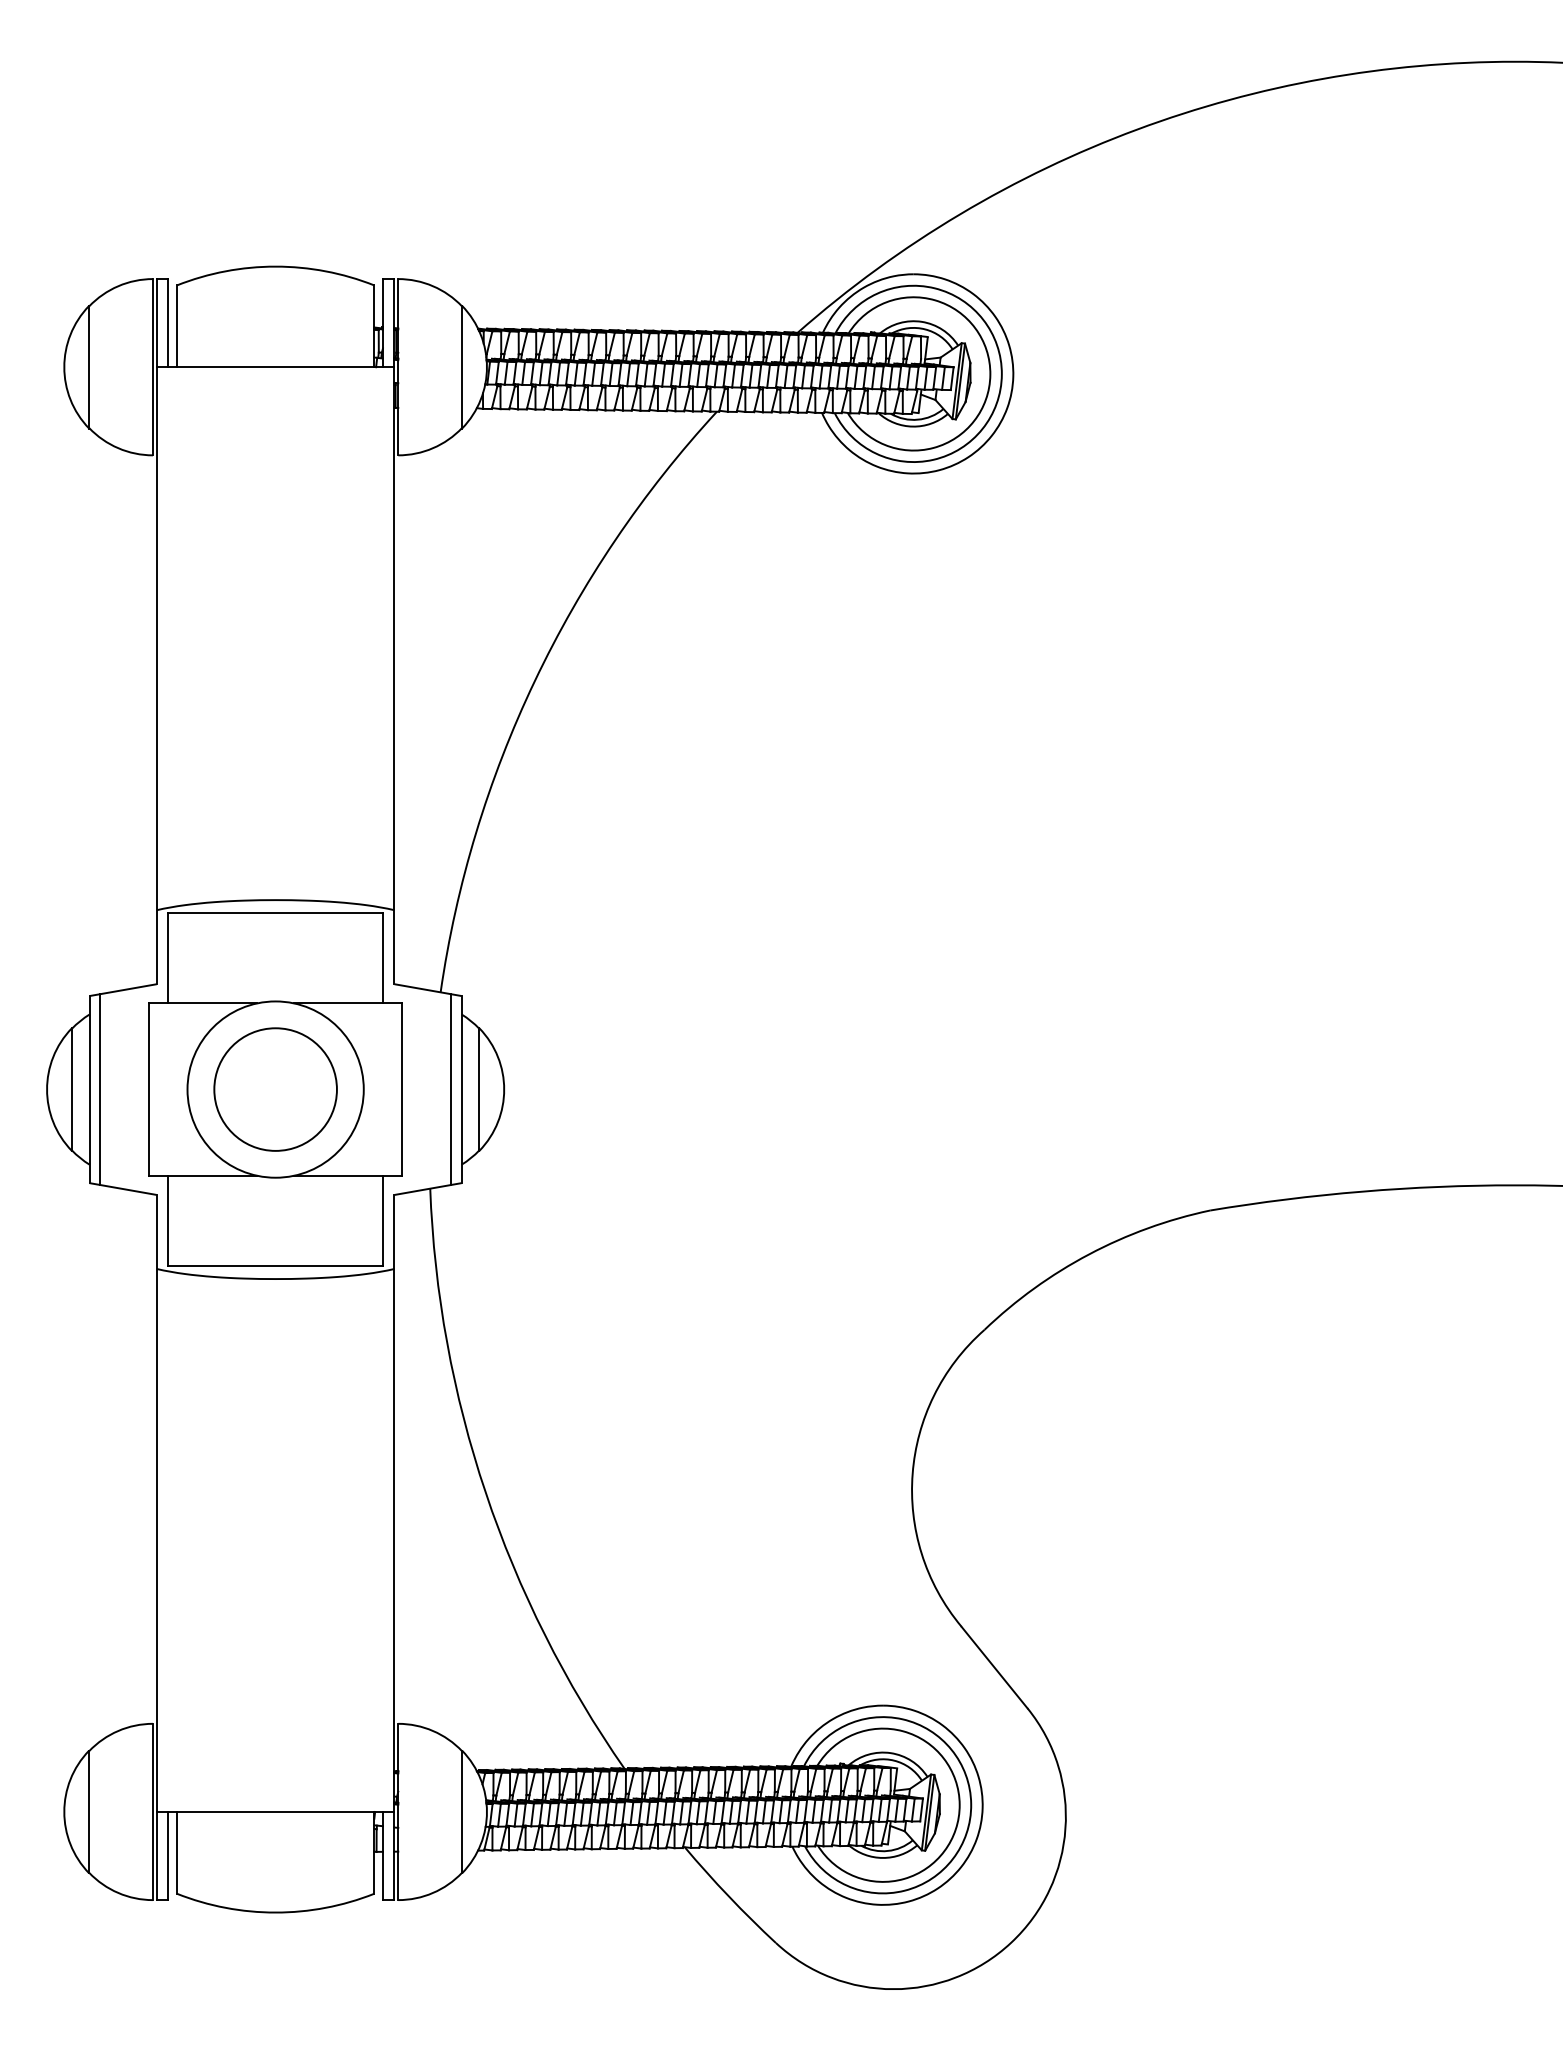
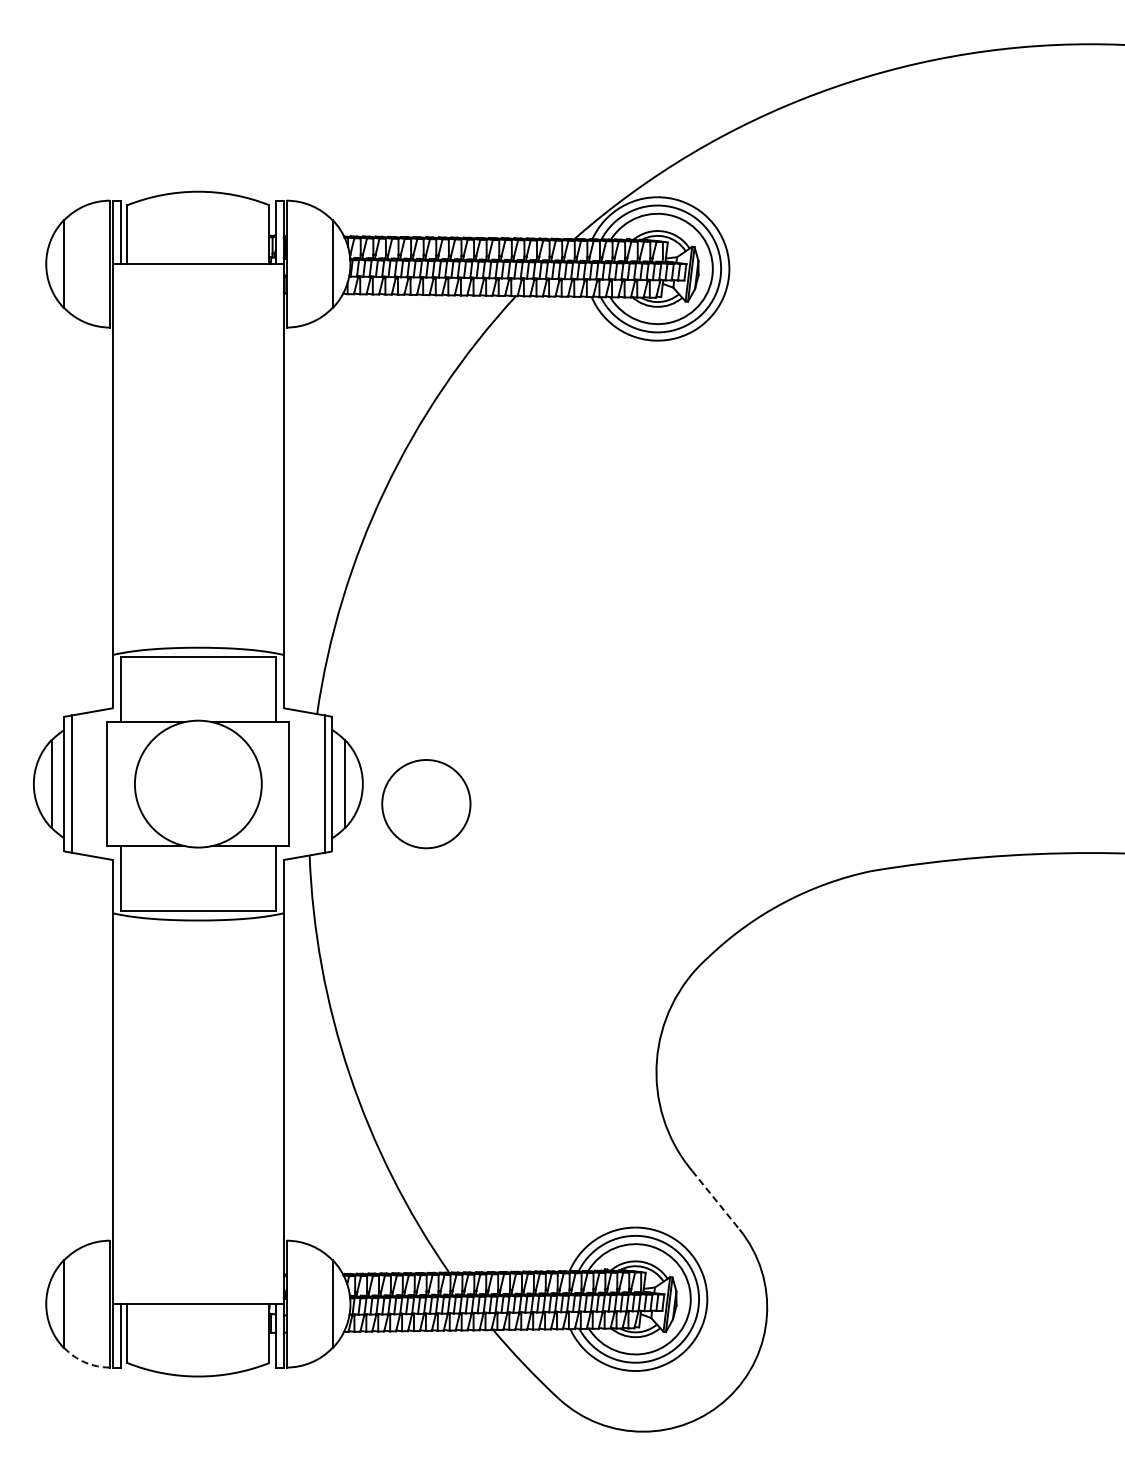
circle: (275, 1090) -> (426, 804), moved
line: (994, 1668) -> (715, 1200), solid -> dashed
arc: (118, 1893) -> (85, 1362), solid -> dashed

